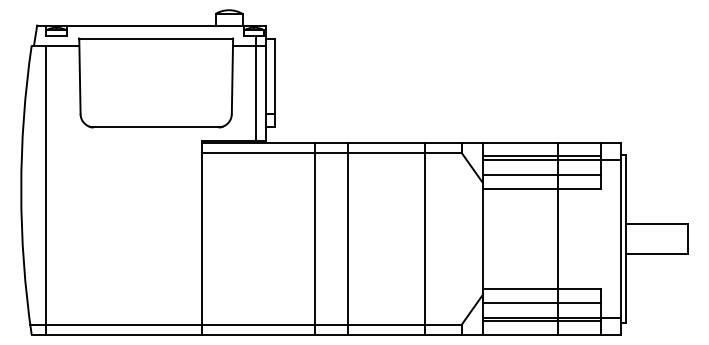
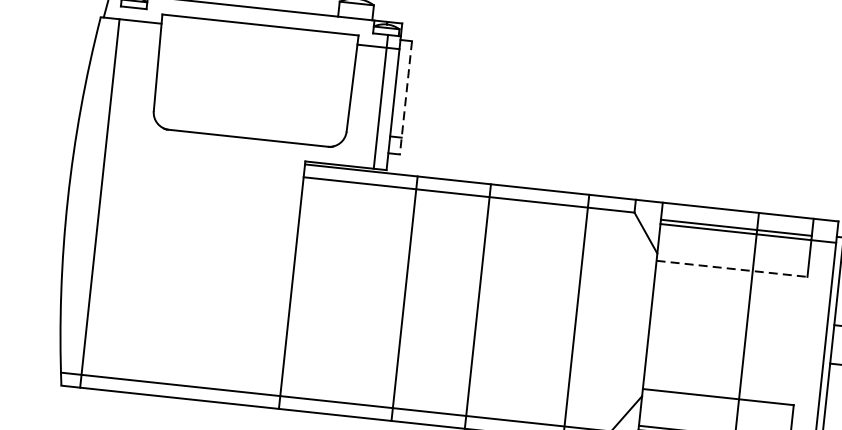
line: (275, 83) -> (406, 98), solid -> dashed
line: (541, 175) -> (733, 252), removed
line: (542, 188) -> (732, 268), solid -> dashed
line: (314, 238) -> (404, 298), moved
line: (541, 302) -> (715, 414), removed

